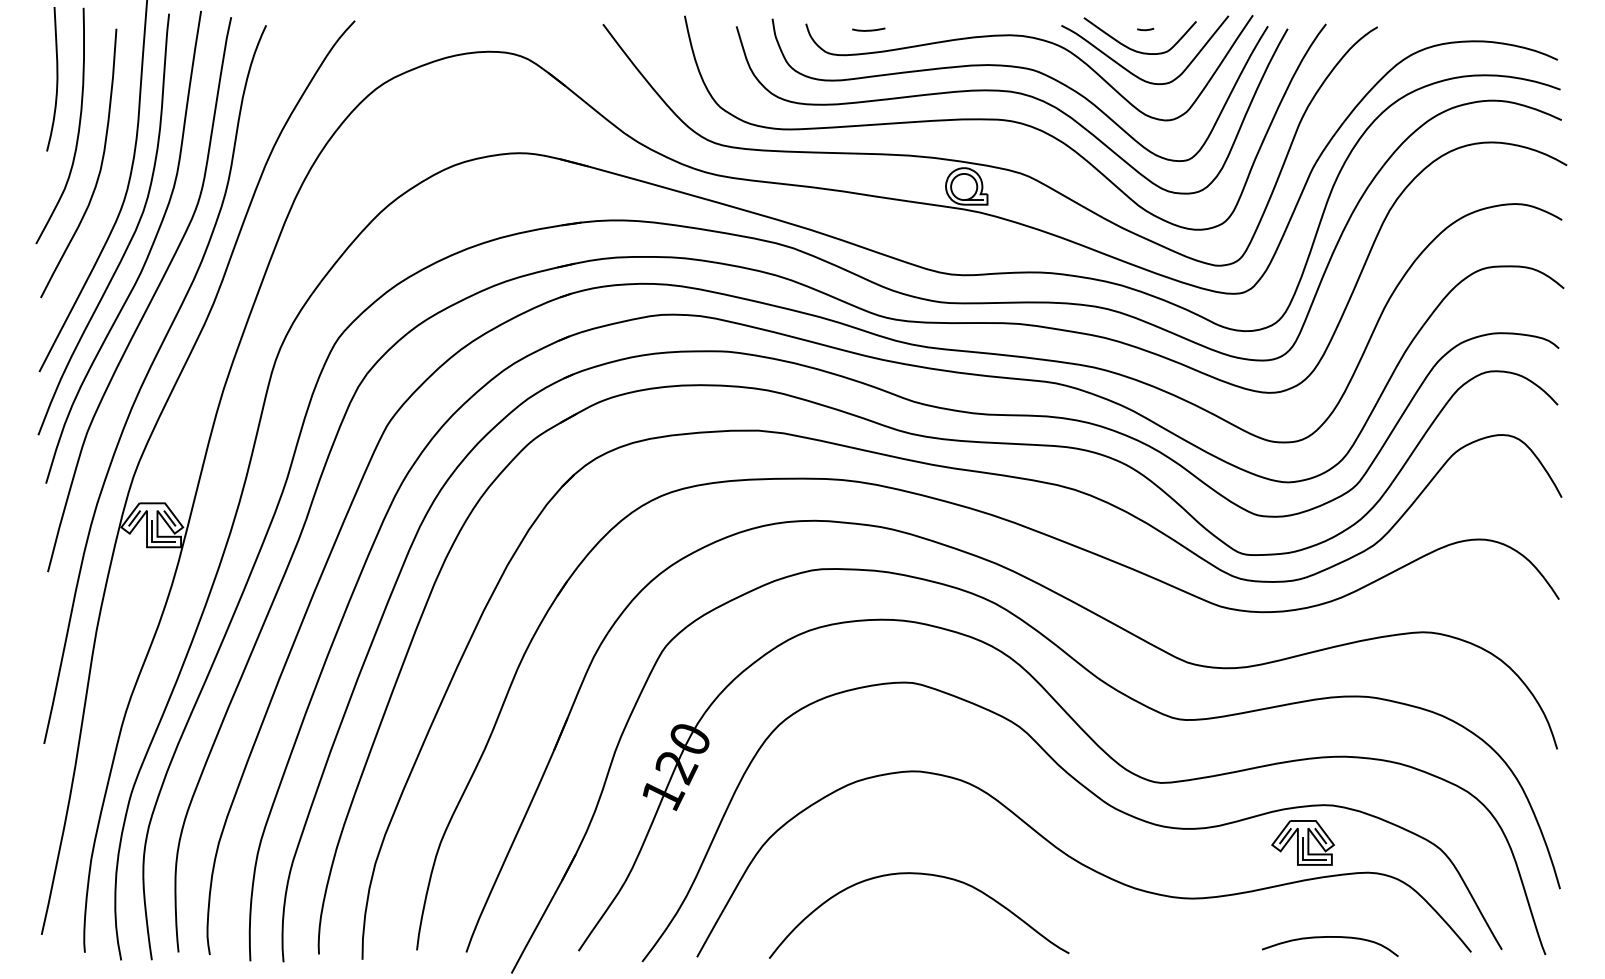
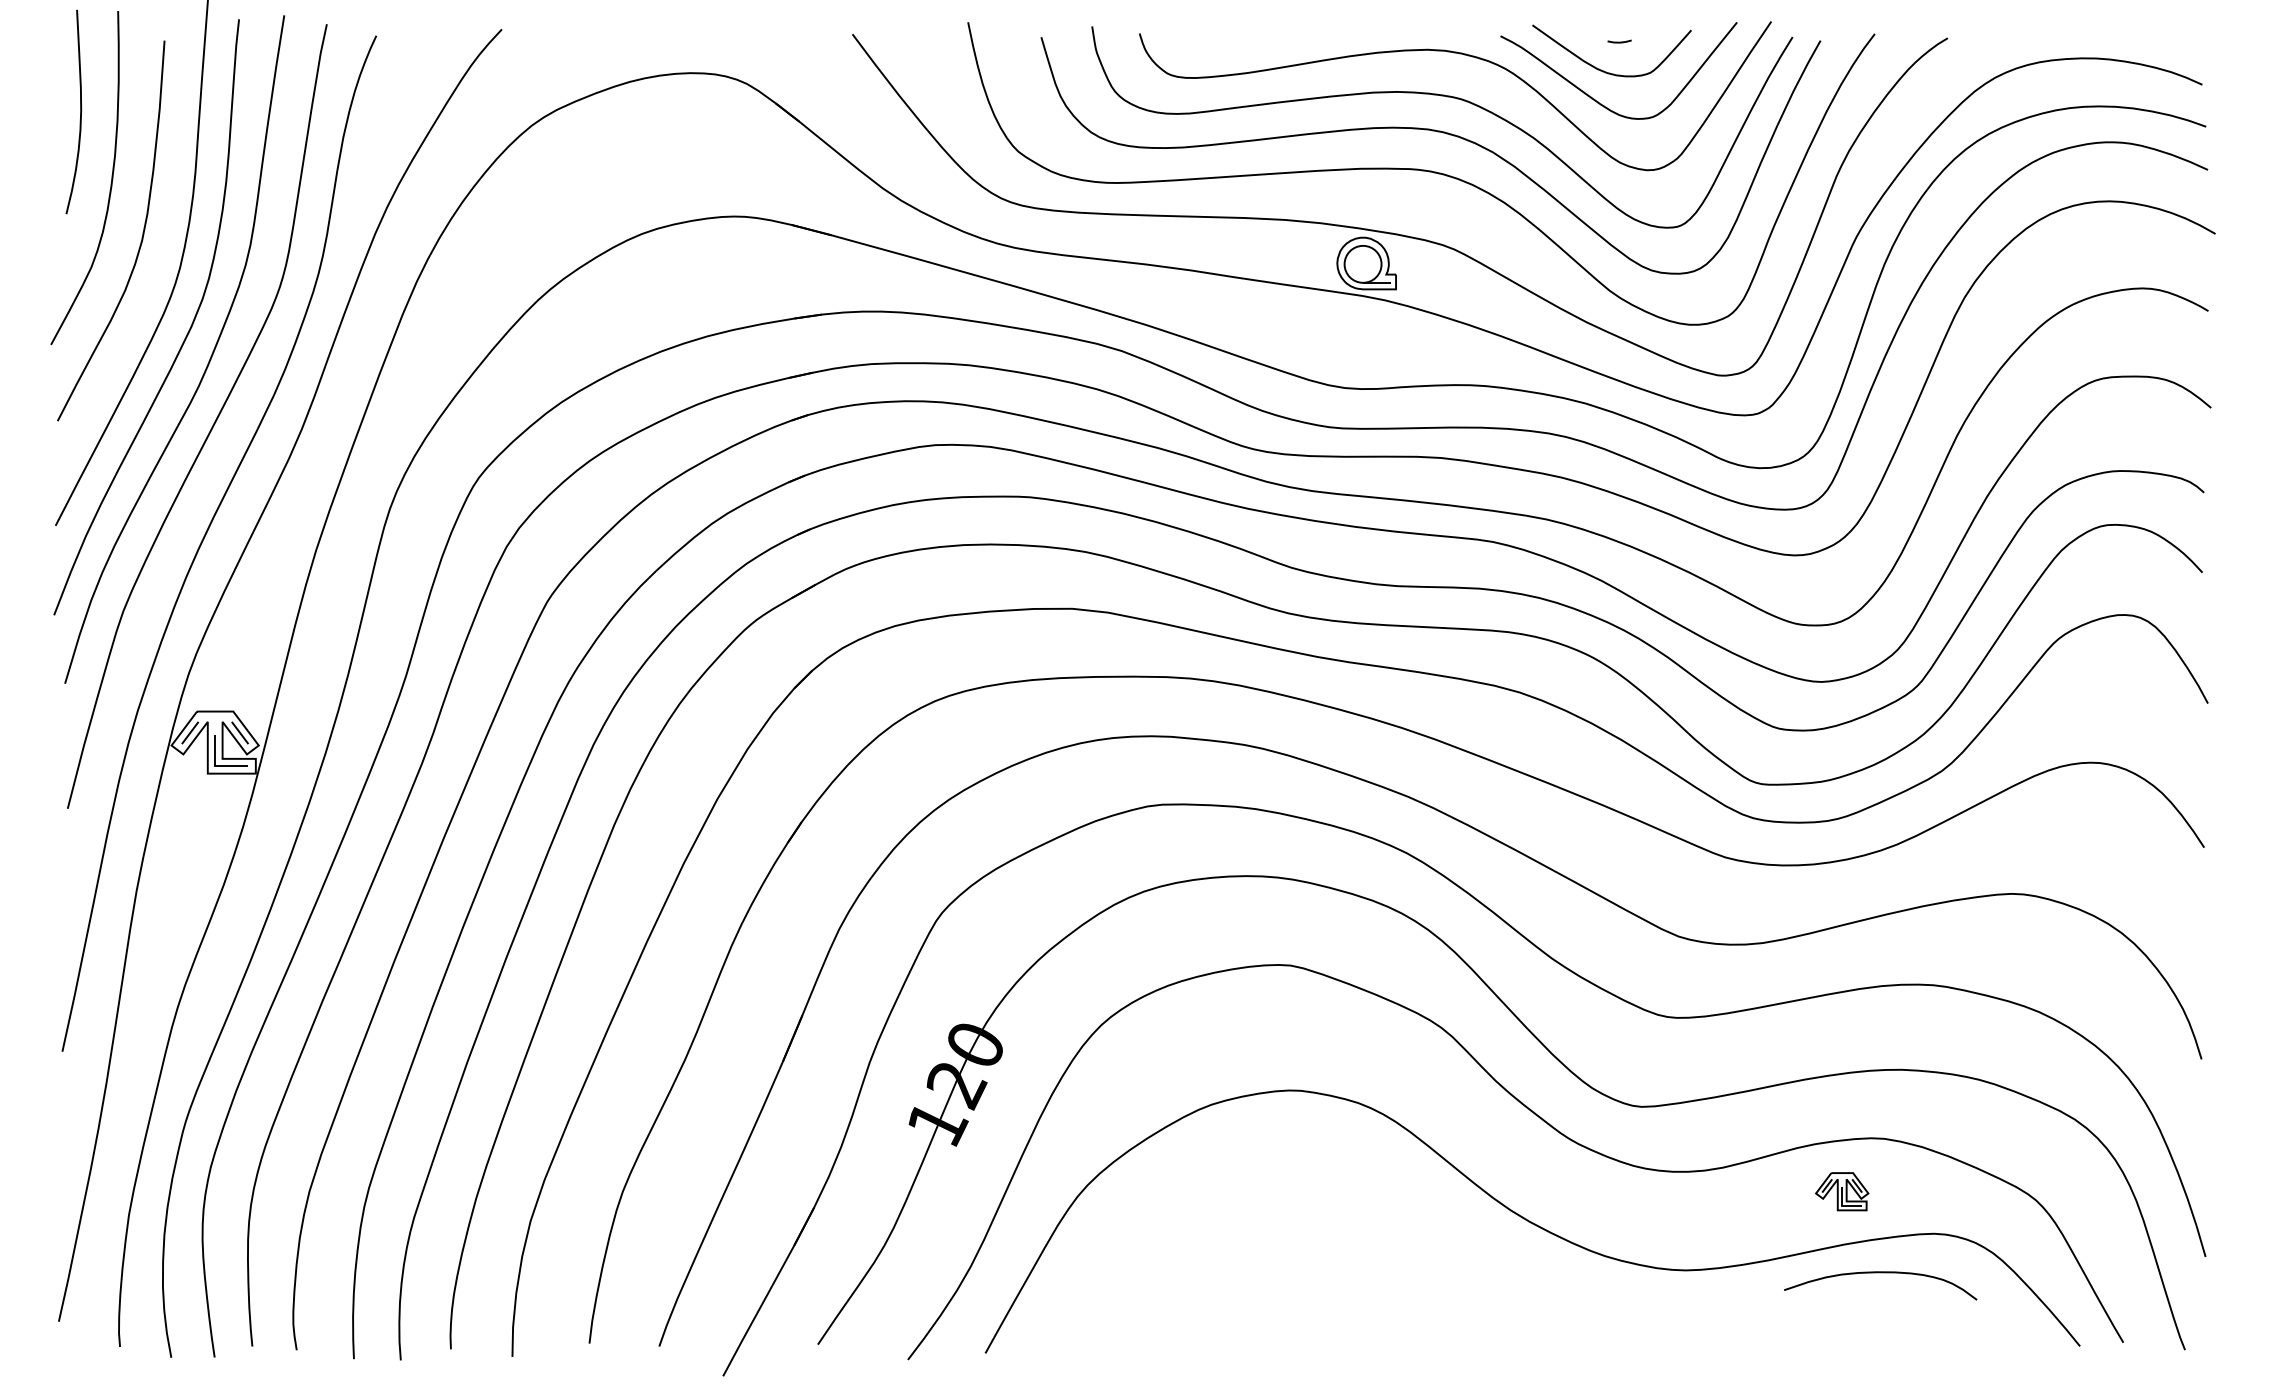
curve: (868, 29) -> (1227, 41), removed
part: (1302, 842) -> (1841, 1191), size x0.6
curve: (925, 875) -> (1308, 1237), removed
curve: (1330, 937) -> (1880, 1273), moved

